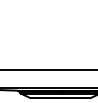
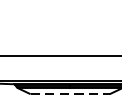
line: (60, 98) -> (70, 94), solid -> dashed

